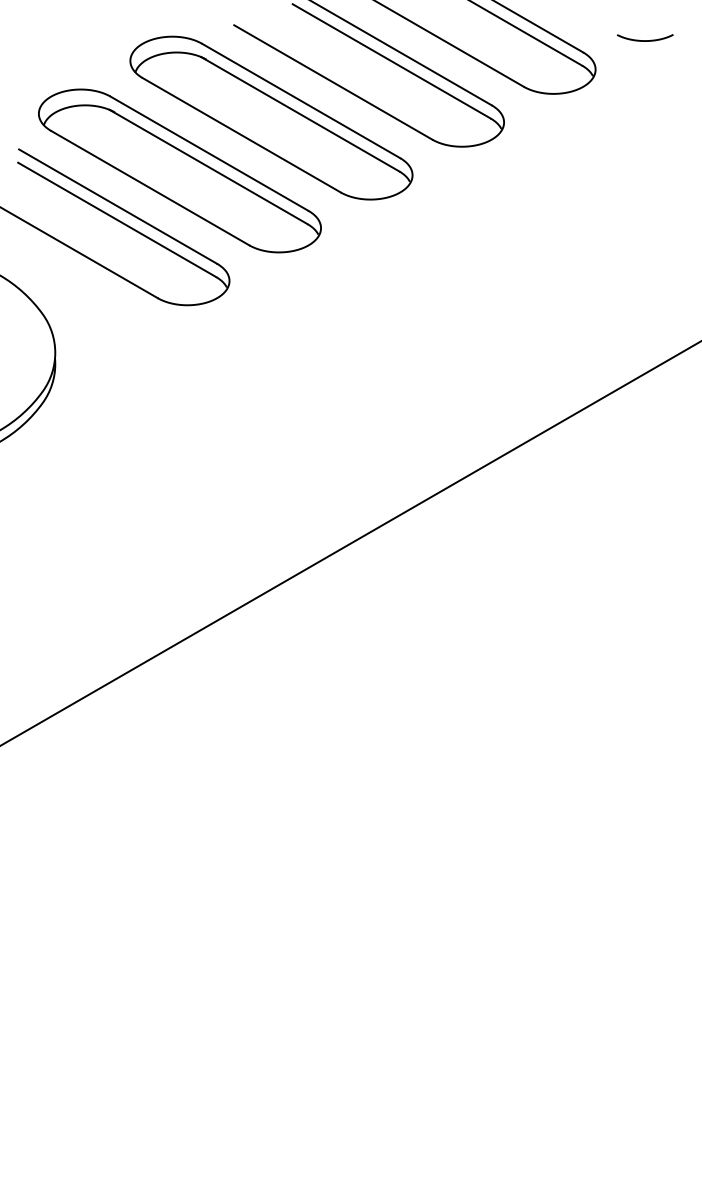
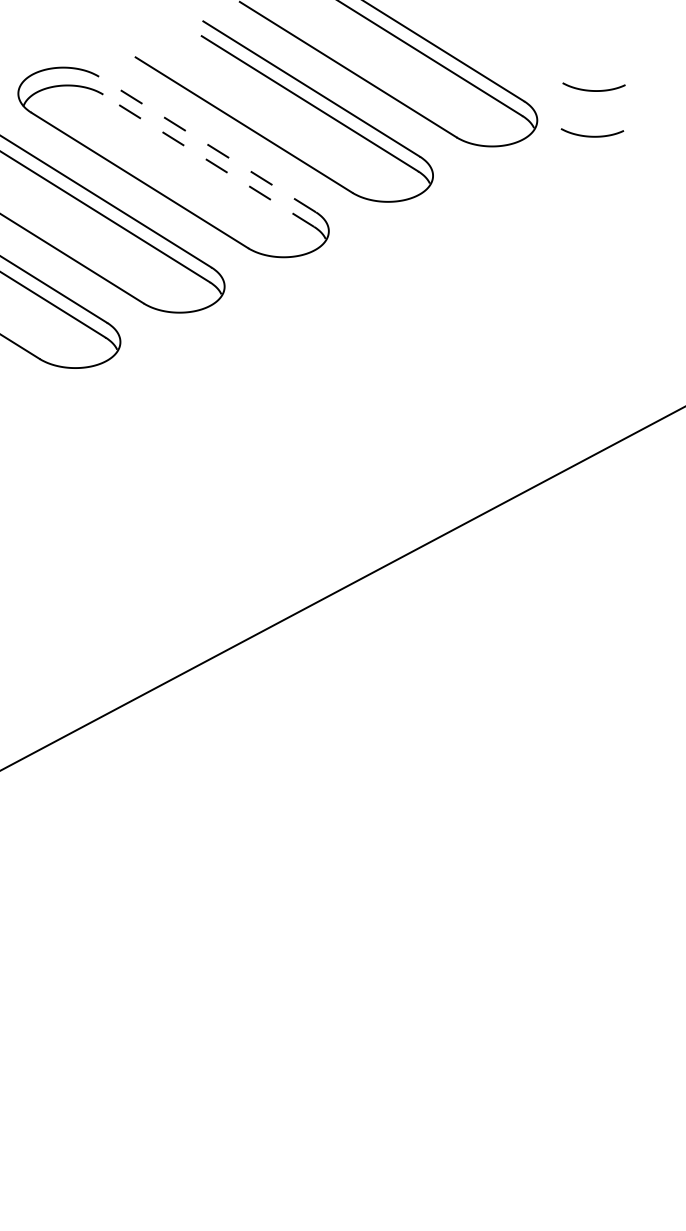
curve: (645, 81) -> (592, 136), added
line: (300, 100) -> (206, 143), solid -> dashed
line: (299, 113) -> (205, 158), solid -> dashed

